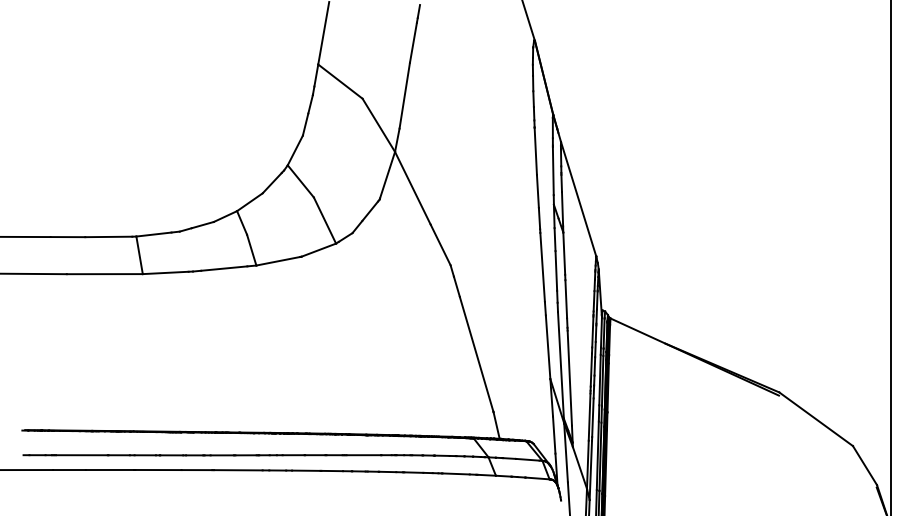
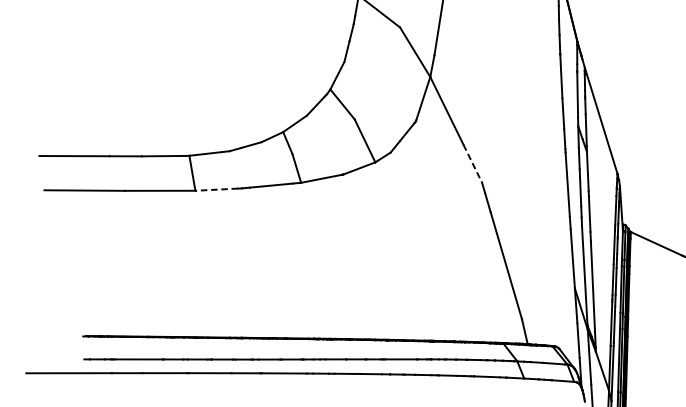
line: (440, 245) -> (472, 164), solid -> dashed
line: (165, 272) -> (216, 189), solid -> dashed

